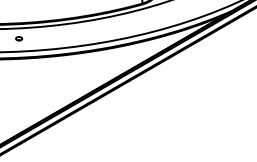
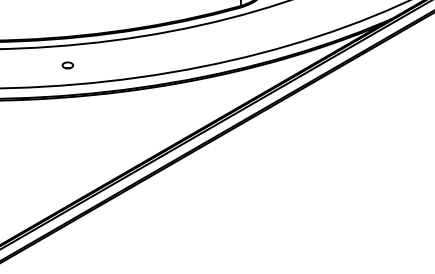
part: (19, 38) -> (68, 65), moved

